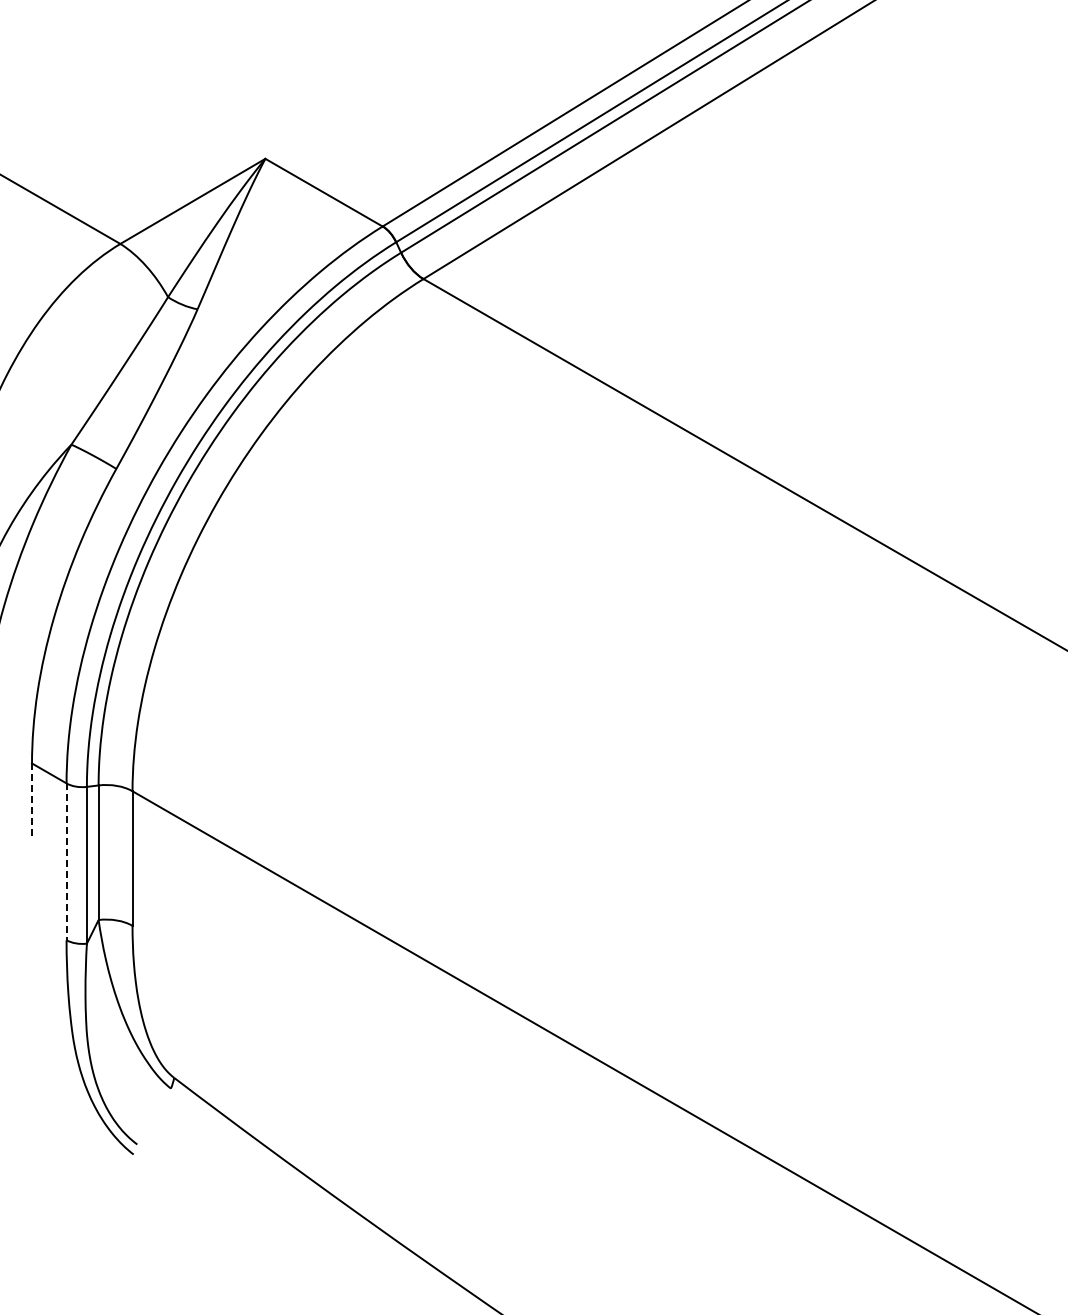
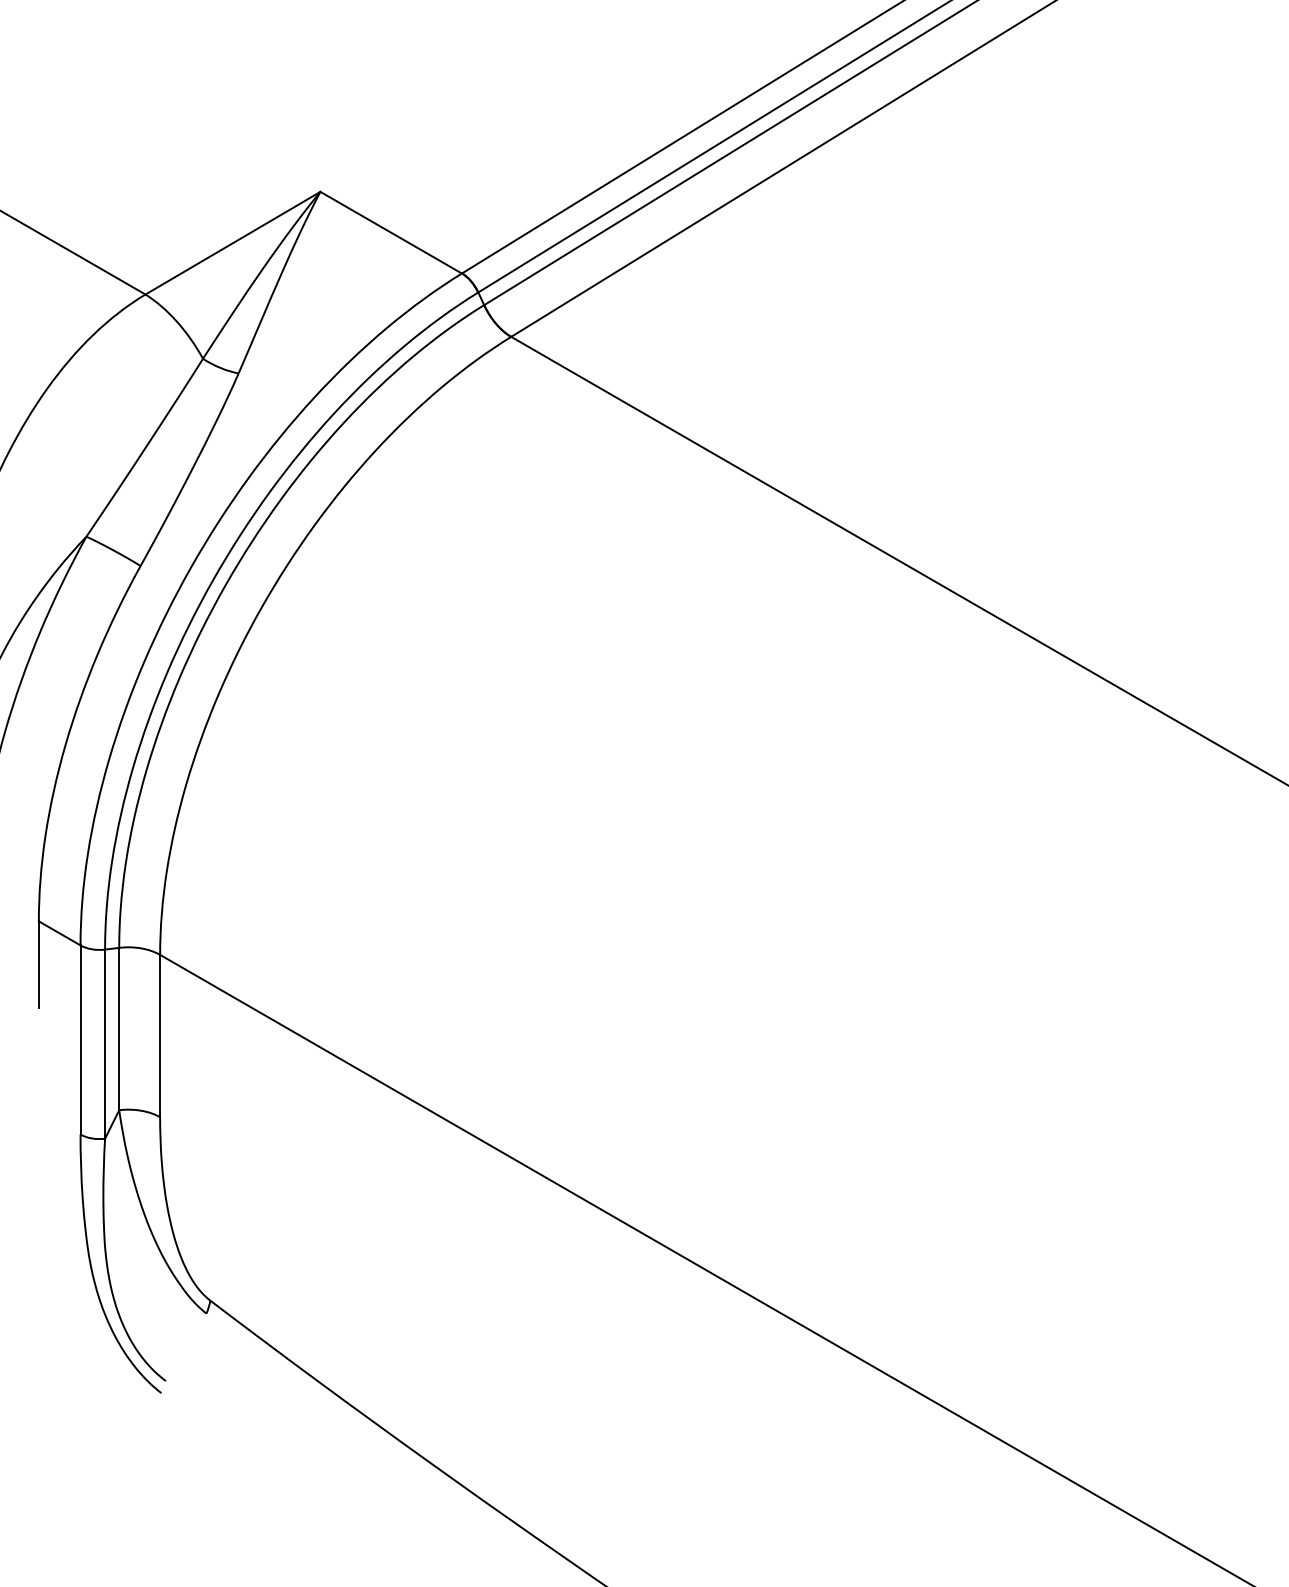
line: (32, 799) -> (39, 964), dashed -> solid
line: (66, 862) -> (80, 1040), dashed -> solid

